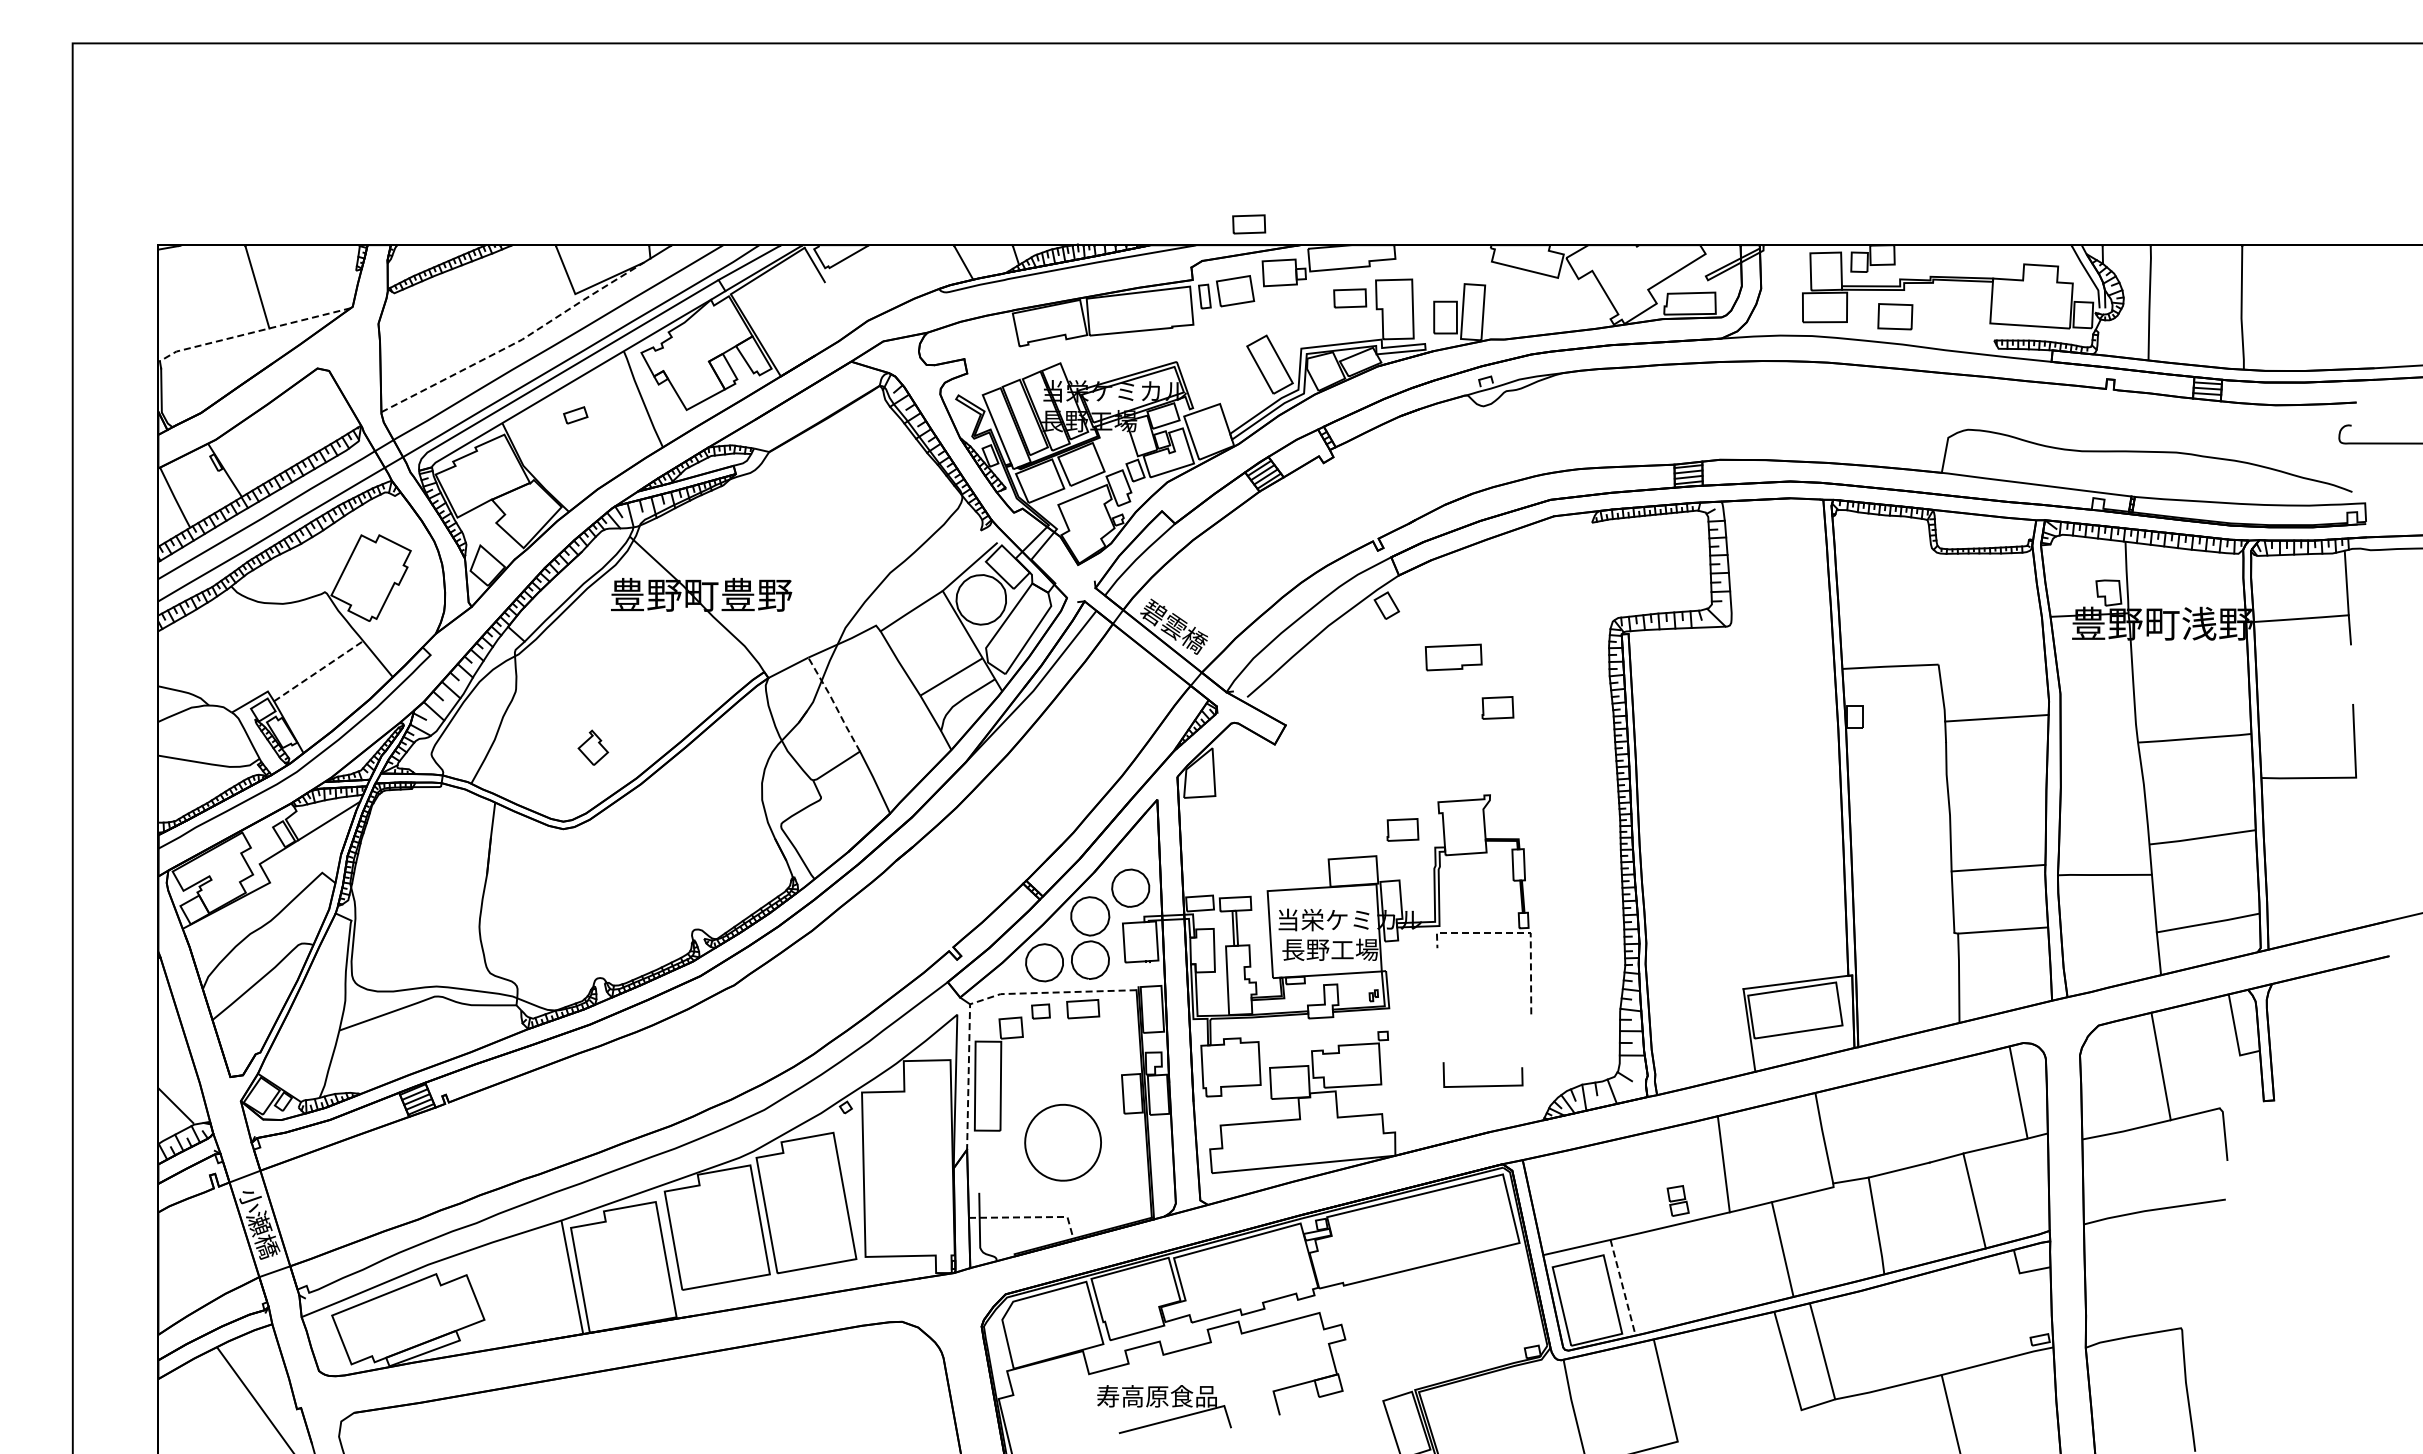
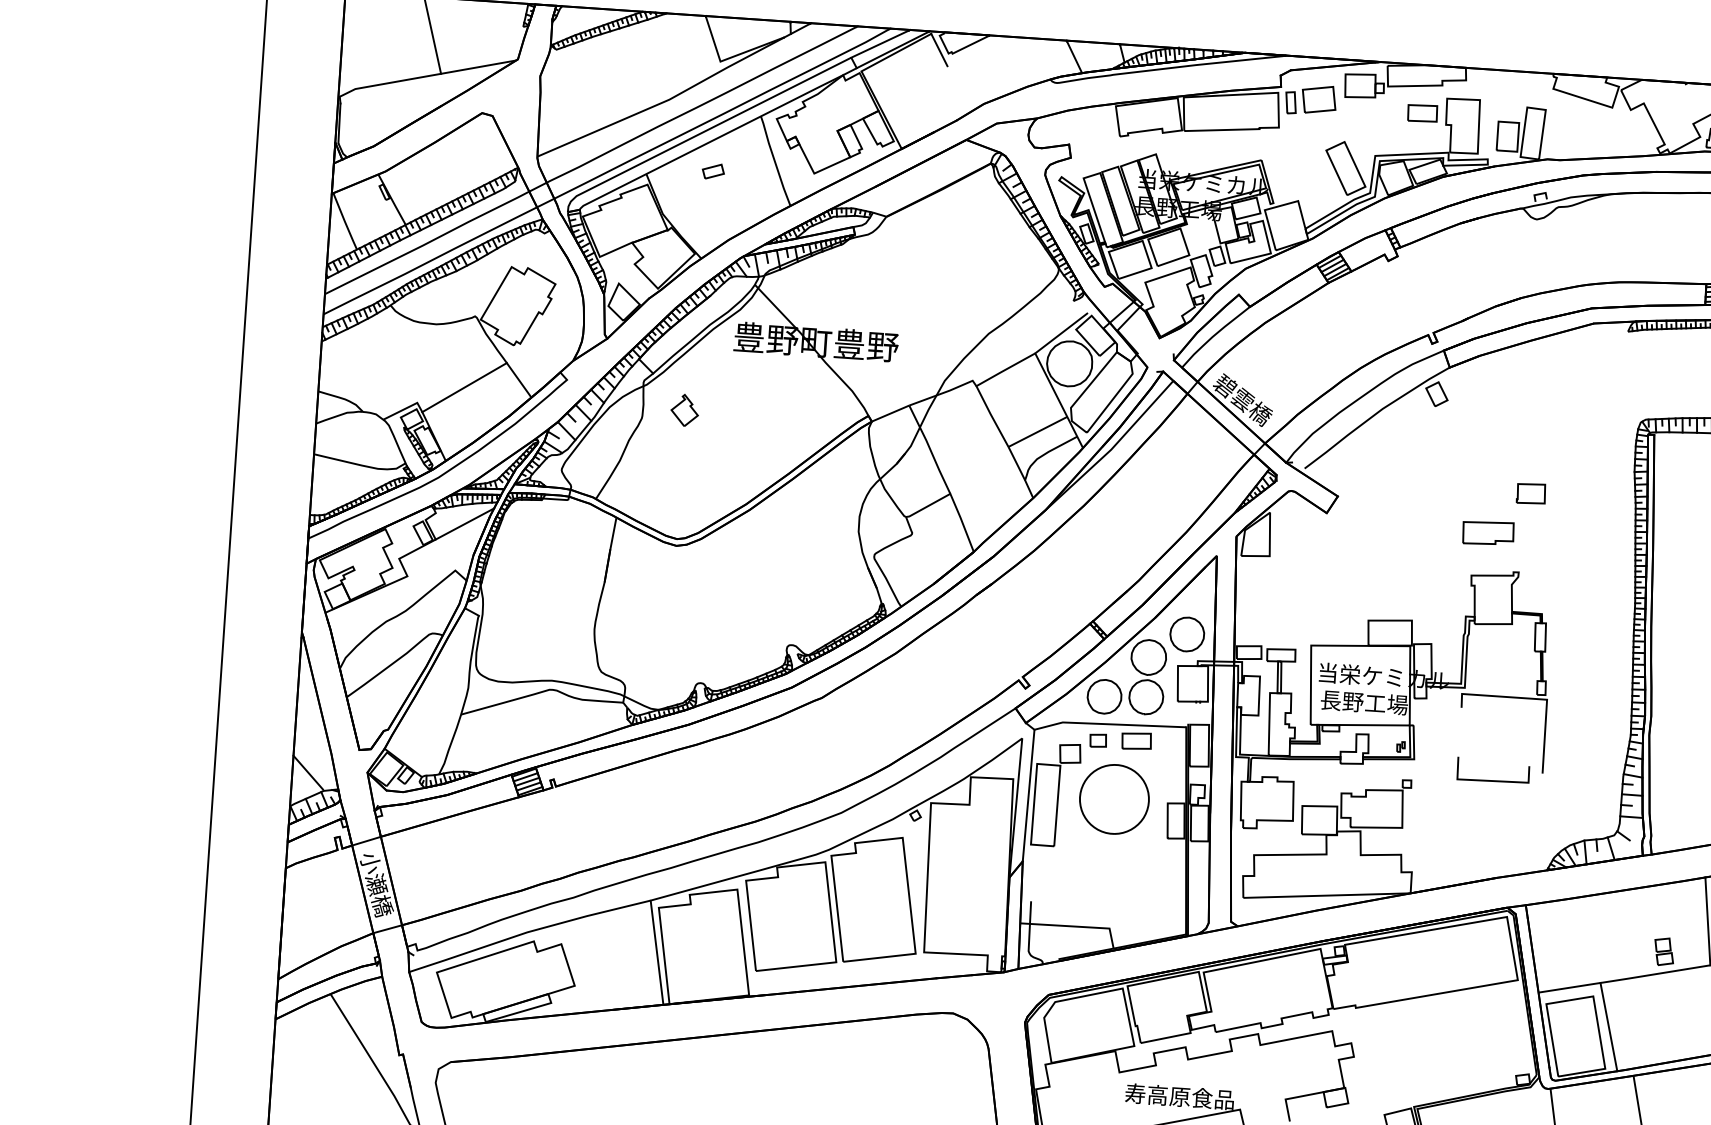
part: (1249, 224) -> (1335, 40), removed
line: (253, 332) -> (426, 76), dashed -> solid
line: (517, 341) -> (665, 101), dashed -> solid
part: (1453, 657) -> (1488, 533), moved
line: (318, 671) -> (464, 387), dashed -> solid
line: (834, 704) -> (930, 449), dashed -> solid
part: (593, 747) -> (685, 410), moved
part: (1402, 829) -> (1437, 598), removed
line: (1516, 932) -> (1534, 698), dashed -> solid
line: (981, 1000) -> (1045, 727), dashed -> solid
line: (1482, 1085) -> (1492, 780), moved
part: (1062, 1142) -> (1113, 799), moved
line: (1030, 1217) -> (1076, 926), dashed -> solid
line: (1623, 1288) -> (1609, 1027), dashed -> solid

